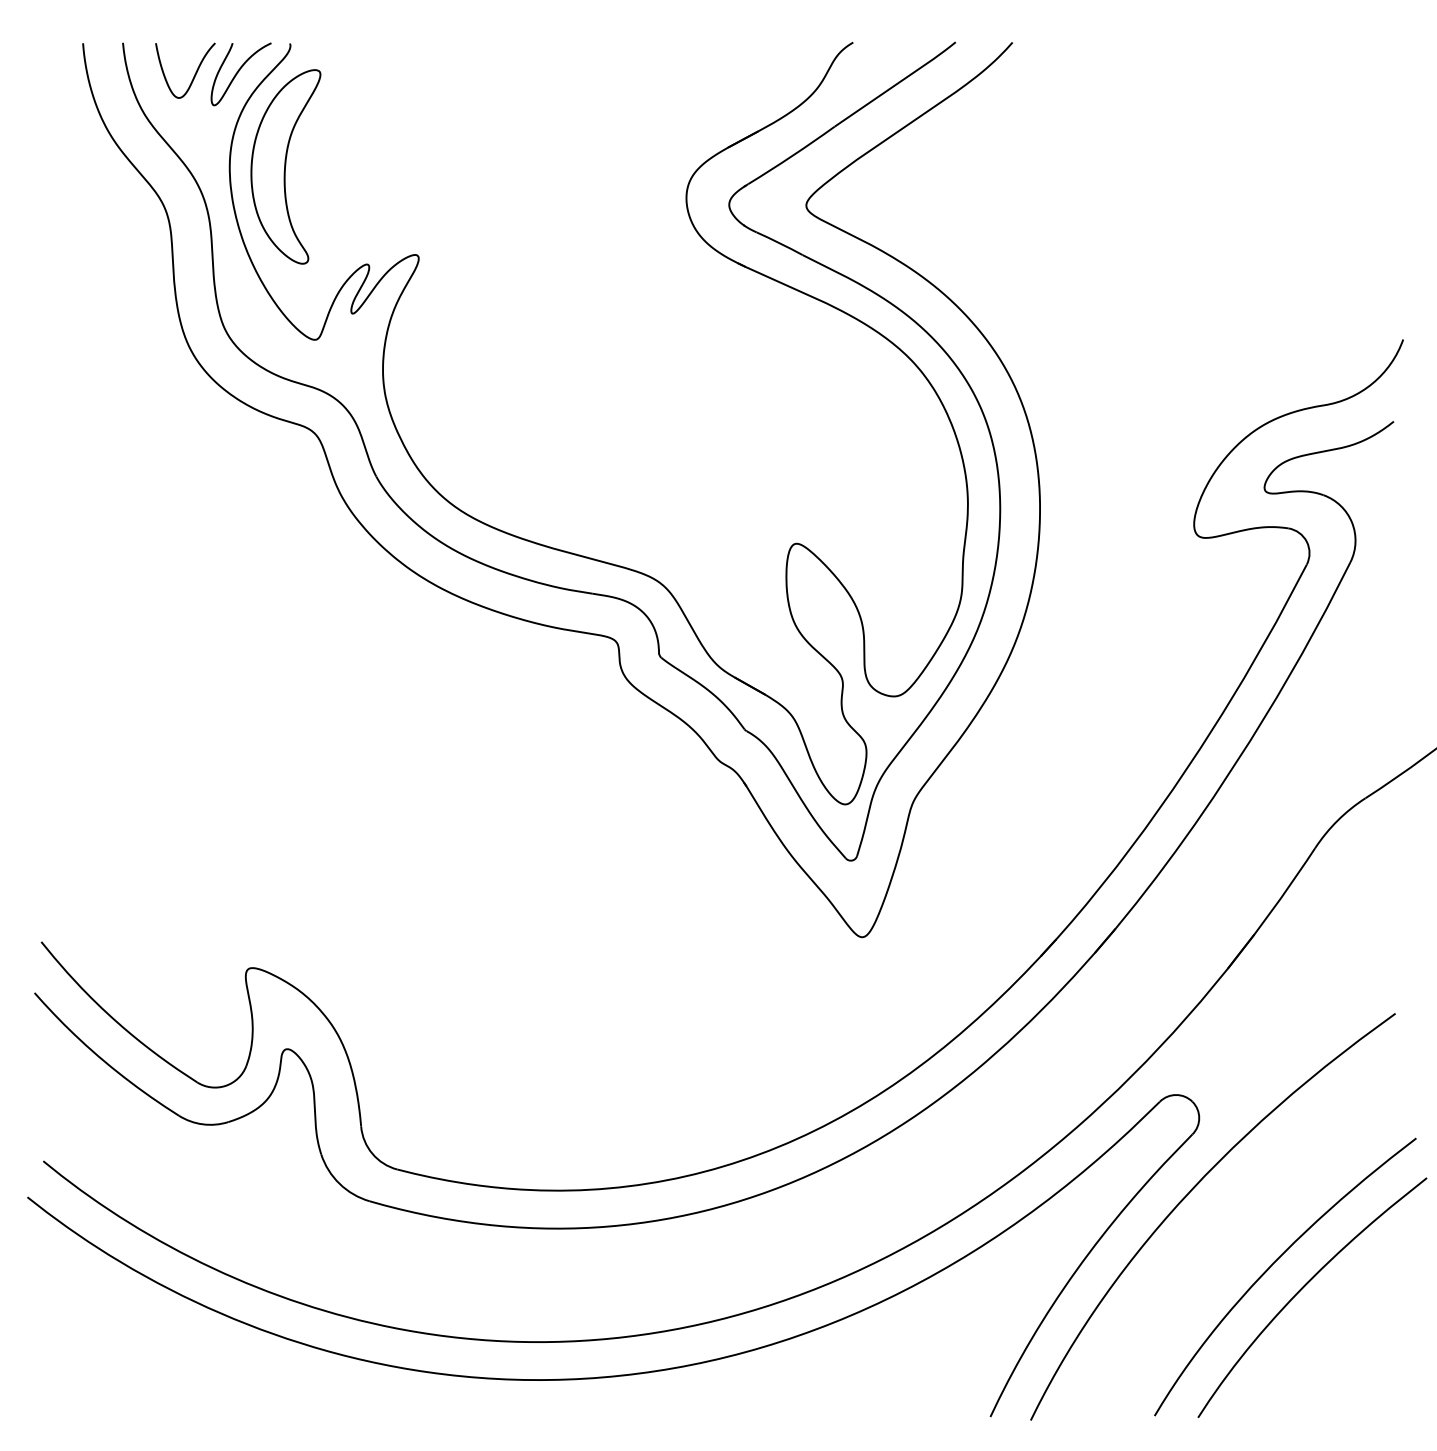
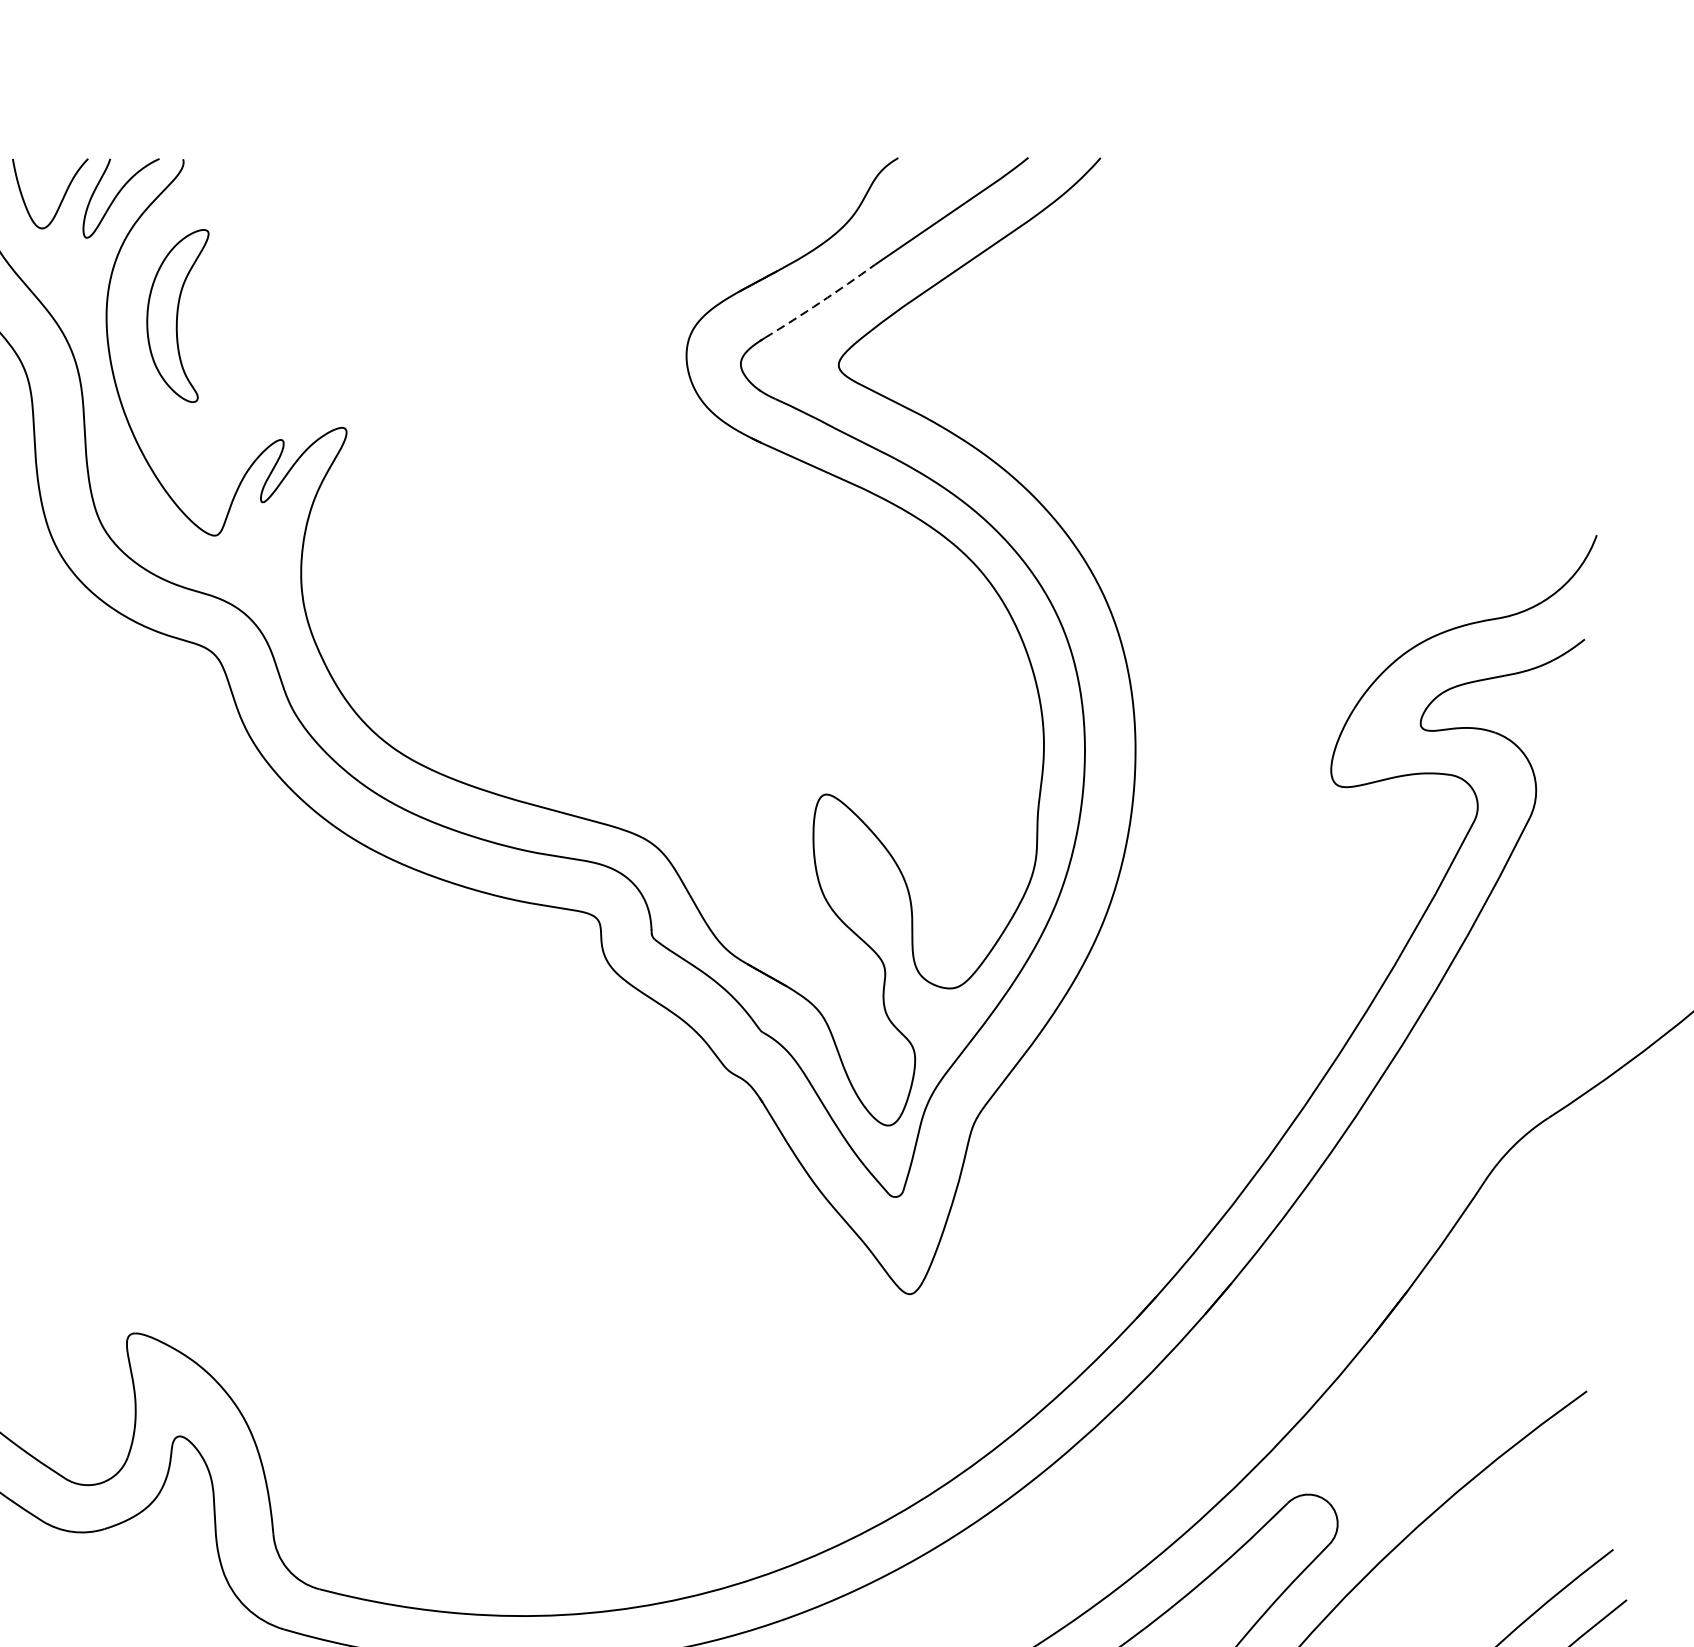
arc: (792, 156) -> (821, 302), solid -> dashed
part: (285, 166) -> (177, 315), size x0.7

